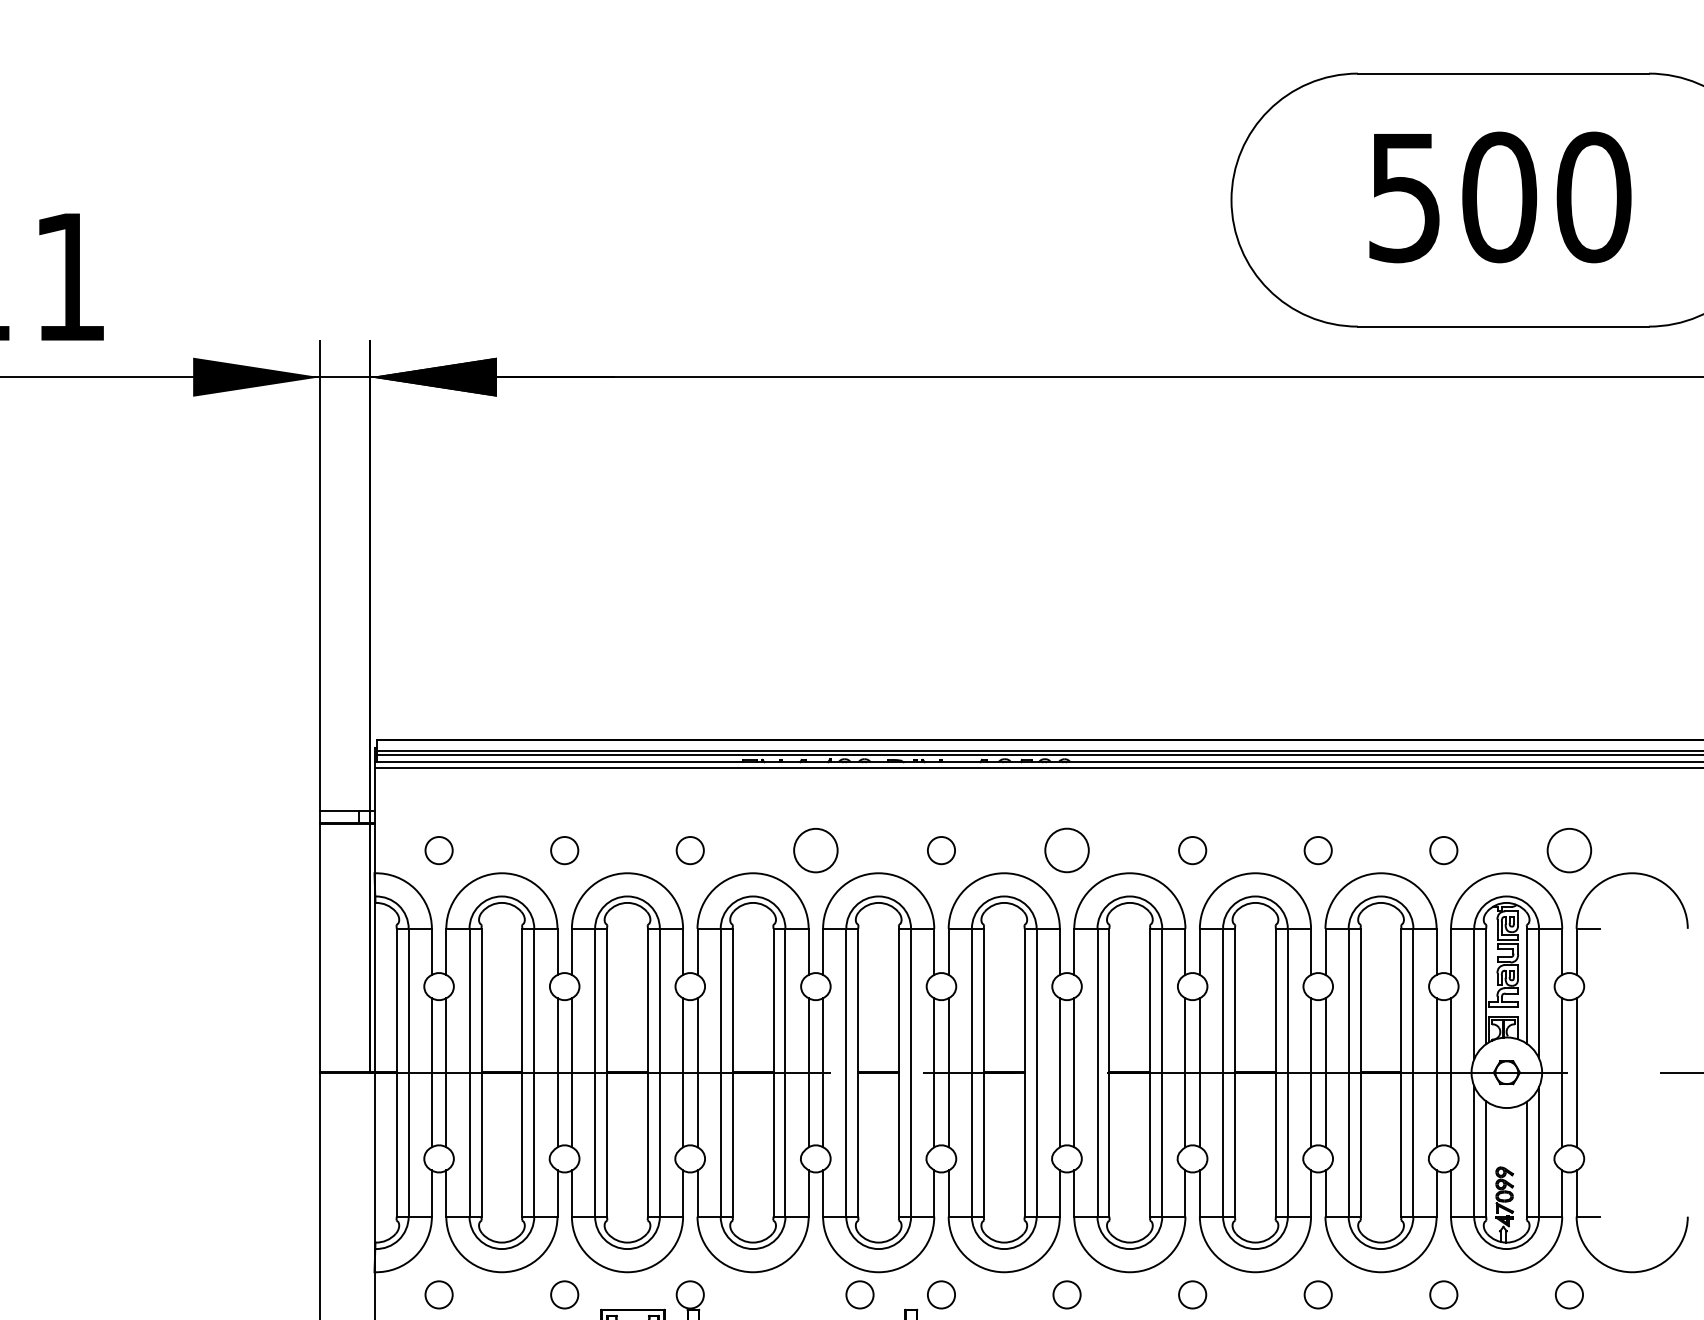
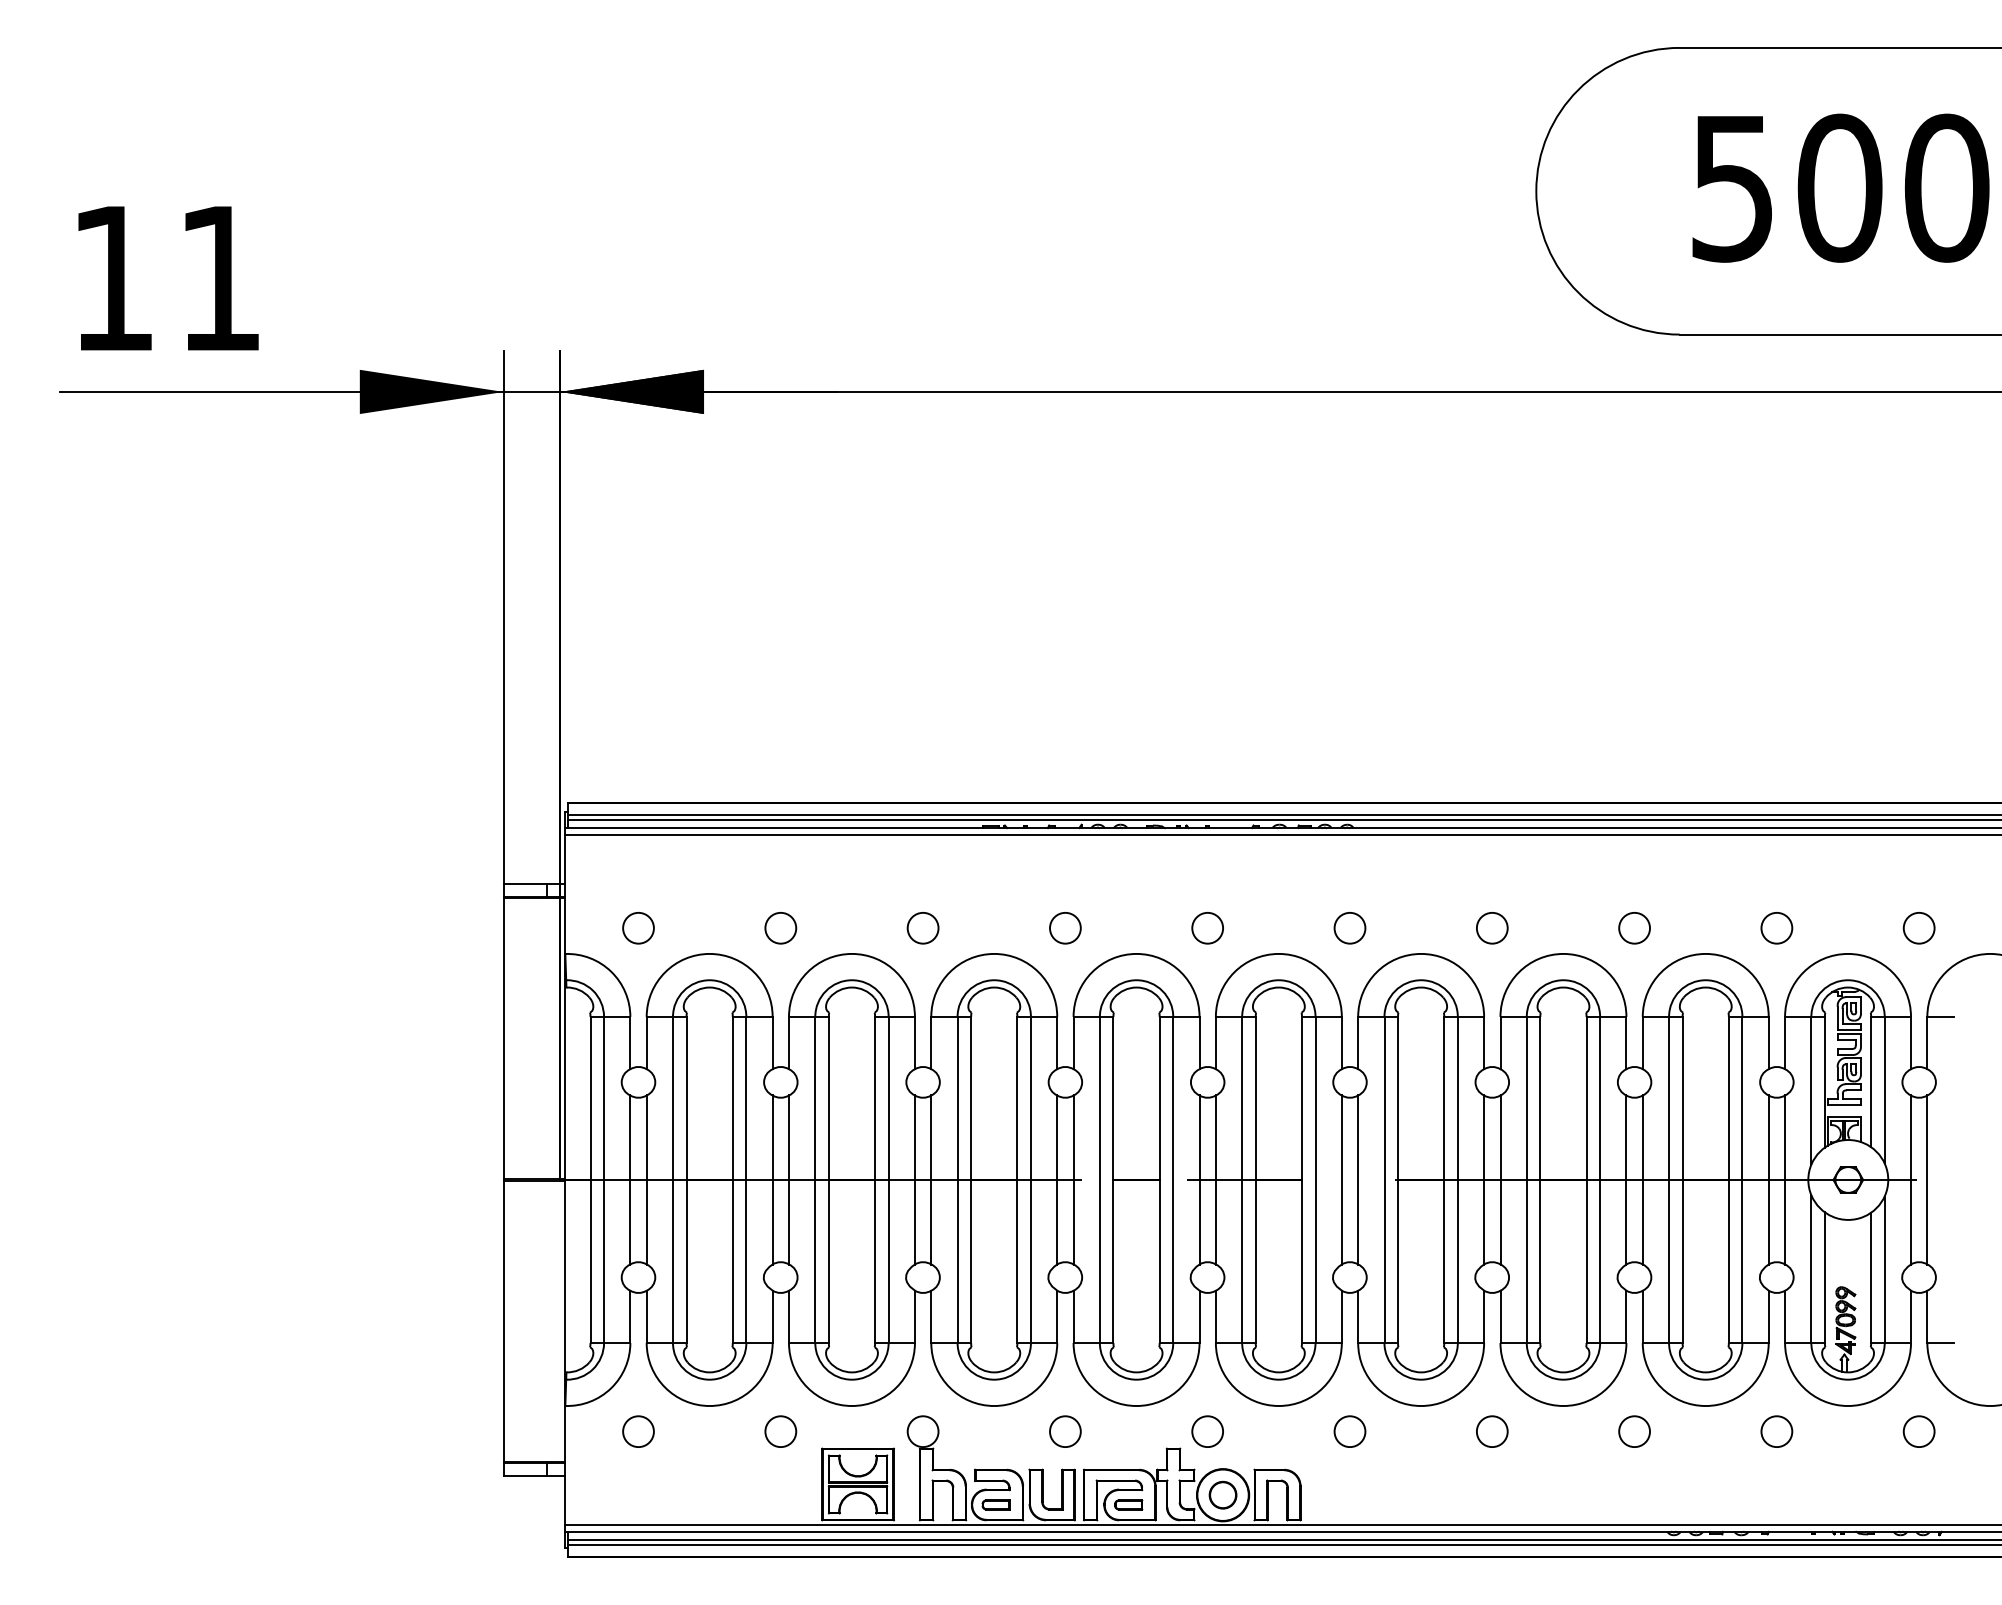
circle: (815, 849) -> (1065, 927), size x0.62
circle: (1568, 849) -> (1918, 927), size x0.62
circle: (1066, 850) -> (1349, 928), size x0.62
circle: (860, 1294) -> (1065, 1431), moved

